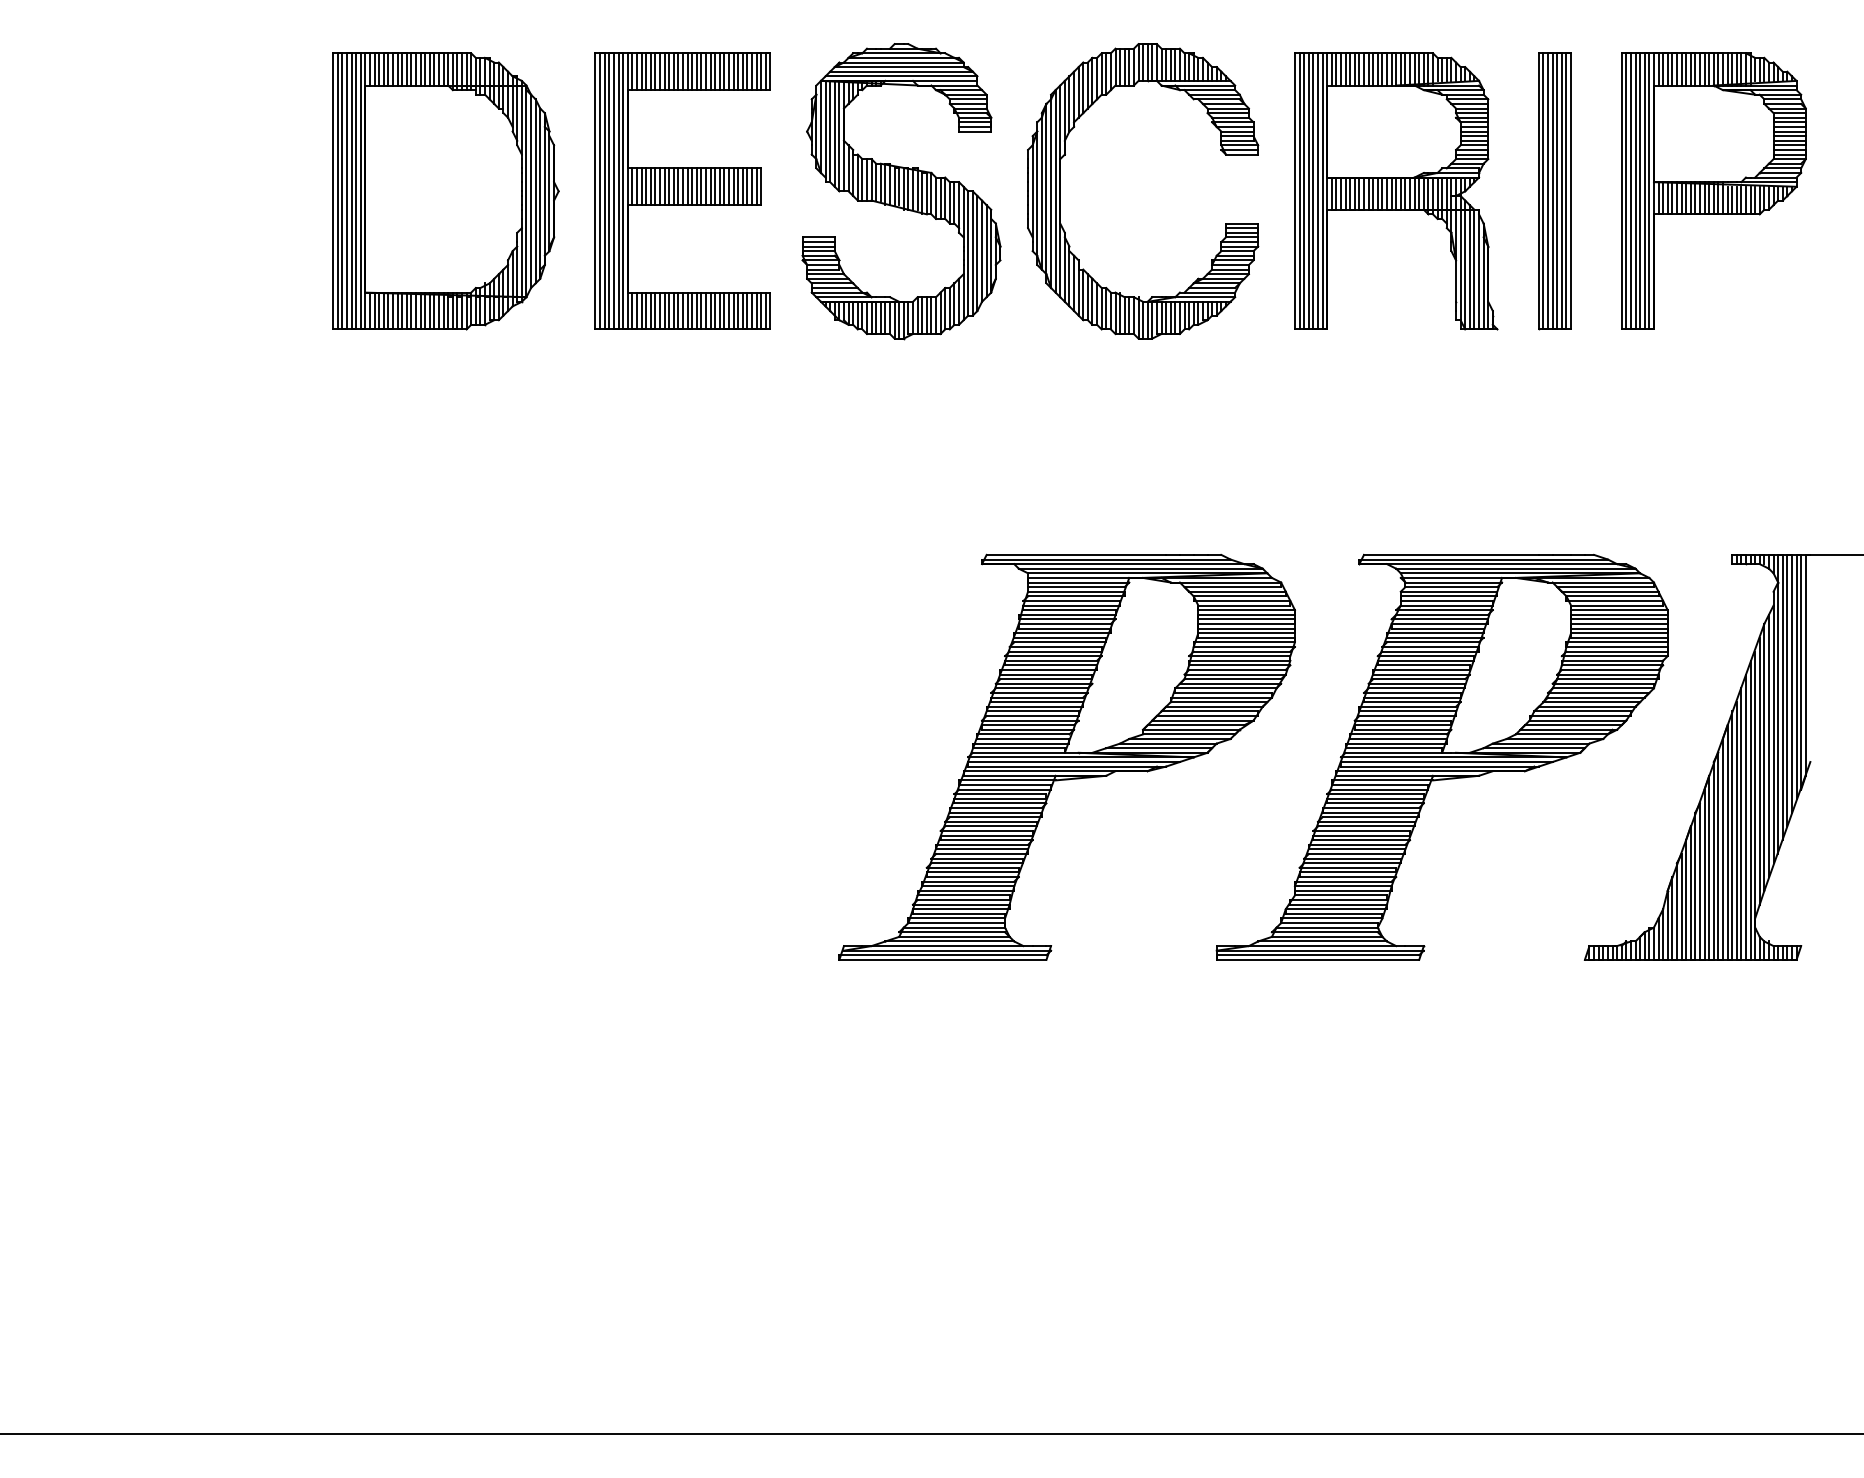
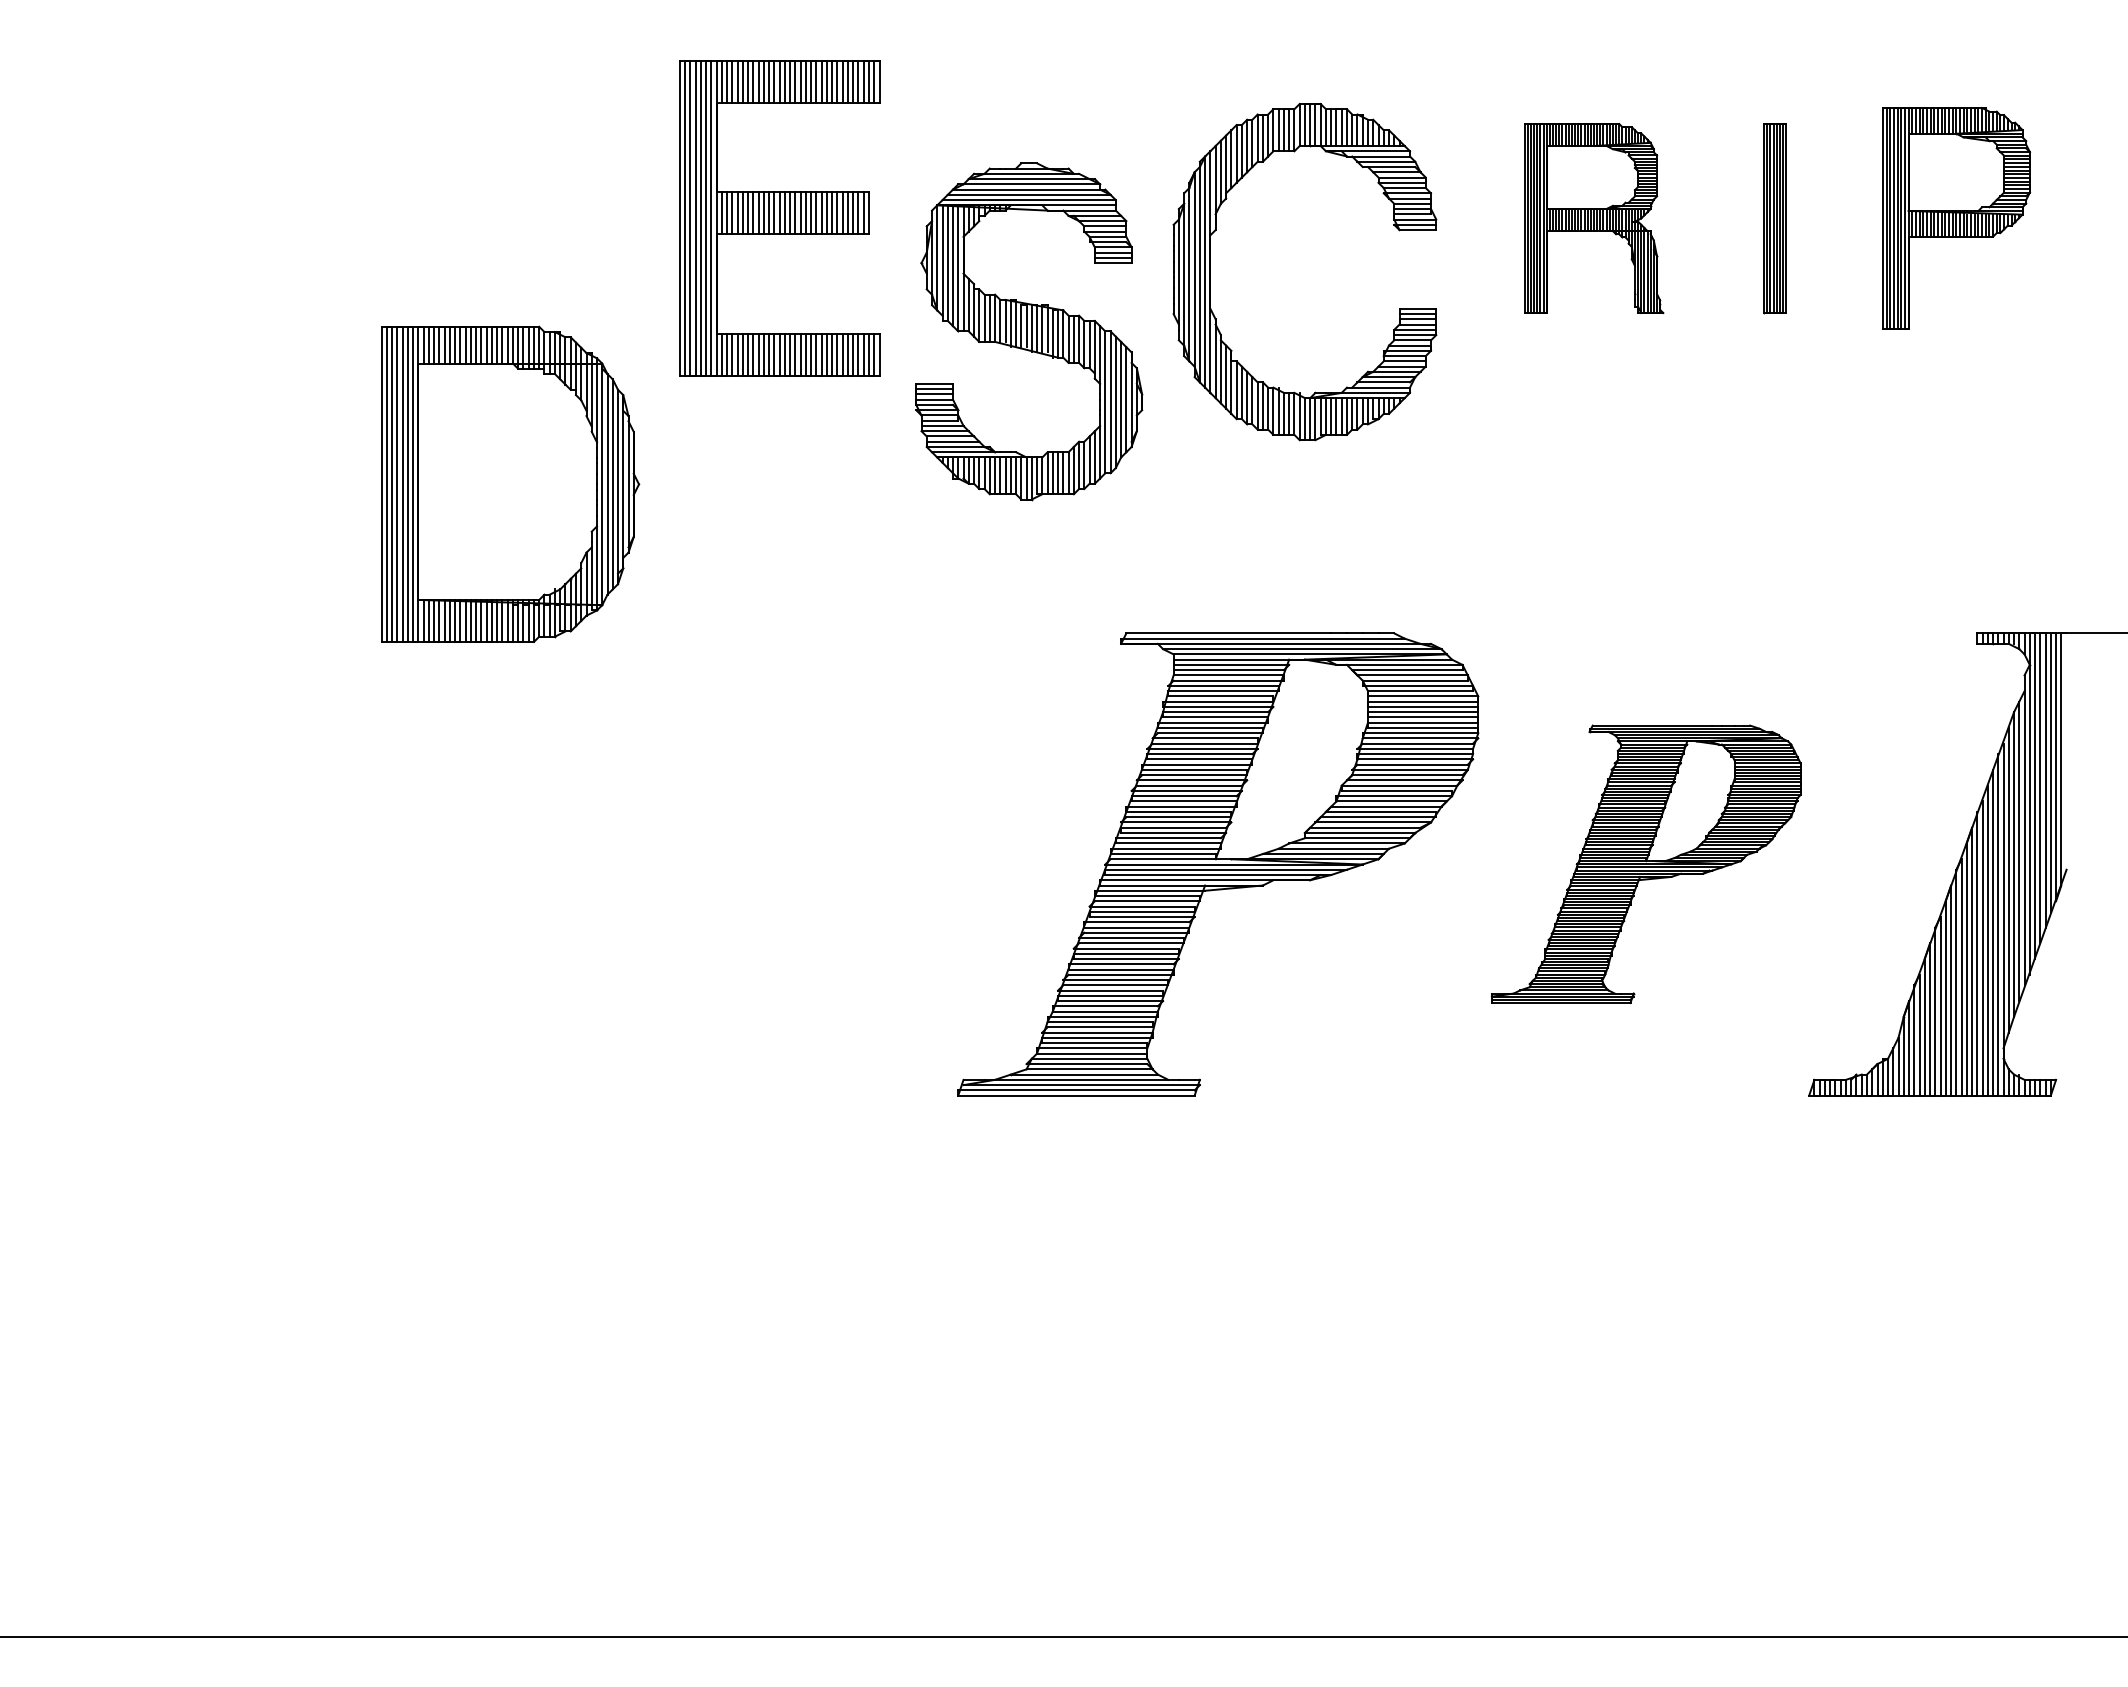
part: (1713, 190) -> (1956, 217), size x0.7
part: (445, 191) -> (509, 484), moved
part: (901, 191) -> (1029, 331), moved
part: (1060, 191) -> (1210, 272), moved
part: (1396, 191) -> (1594, 218), size x0.6
part: (1554, 191) -> (1774, 218), size x0.6
part: (1441, 756) -> (1645, 863), size x0.6

